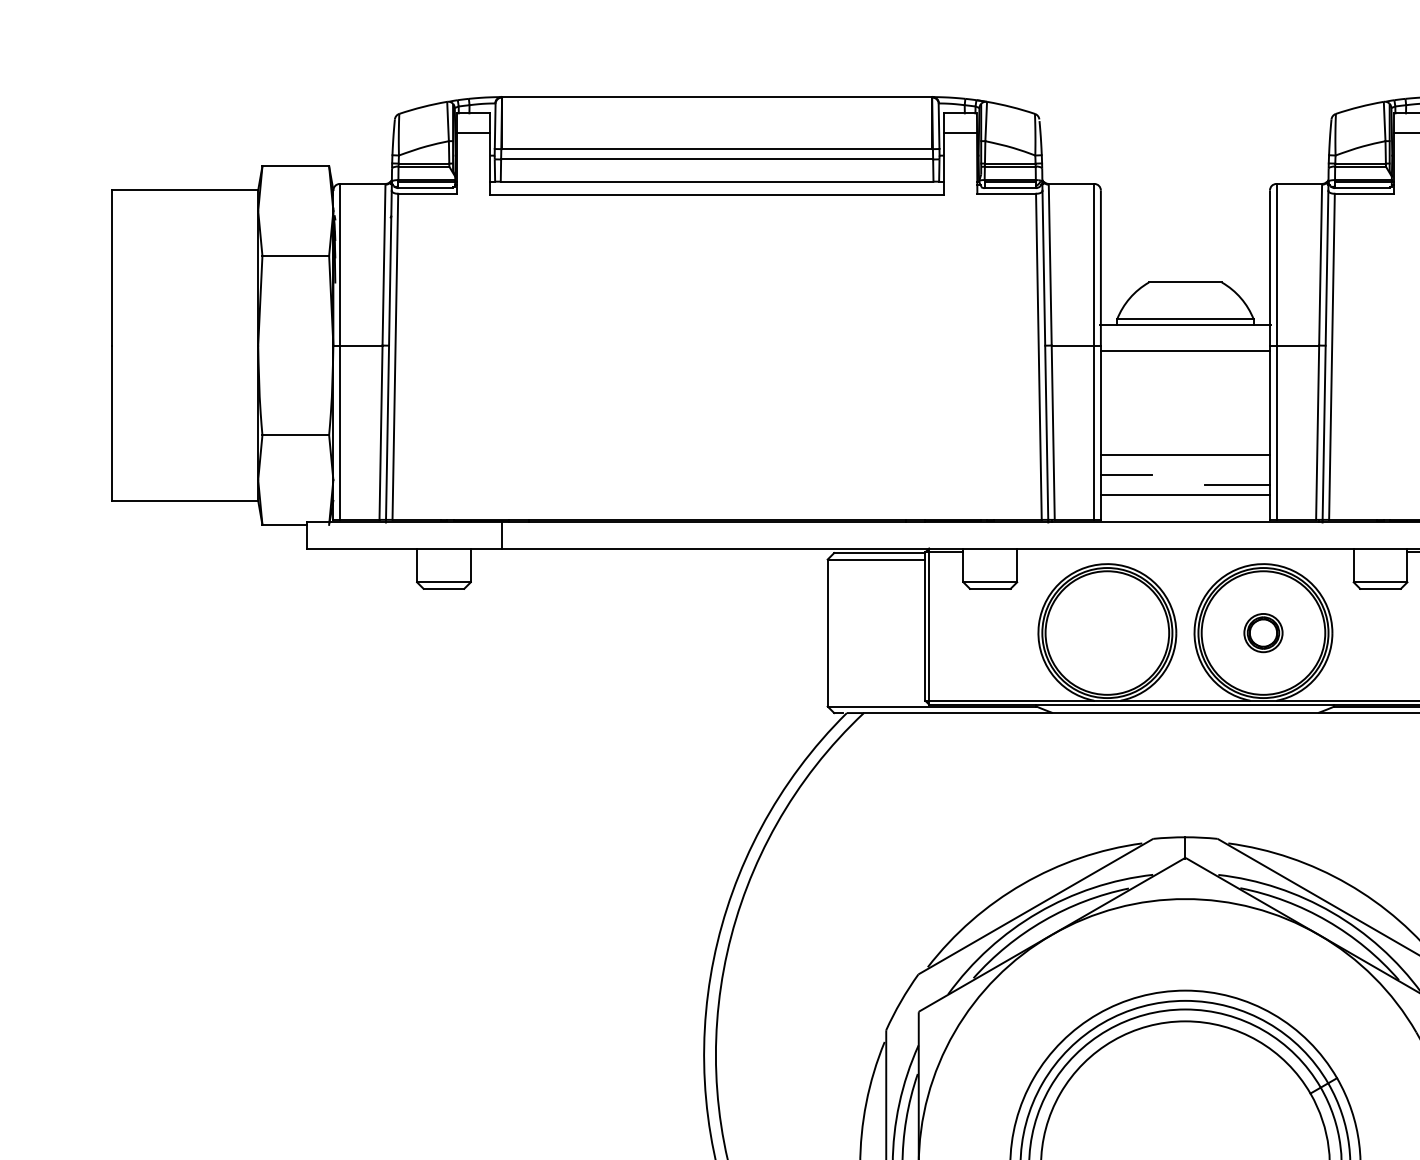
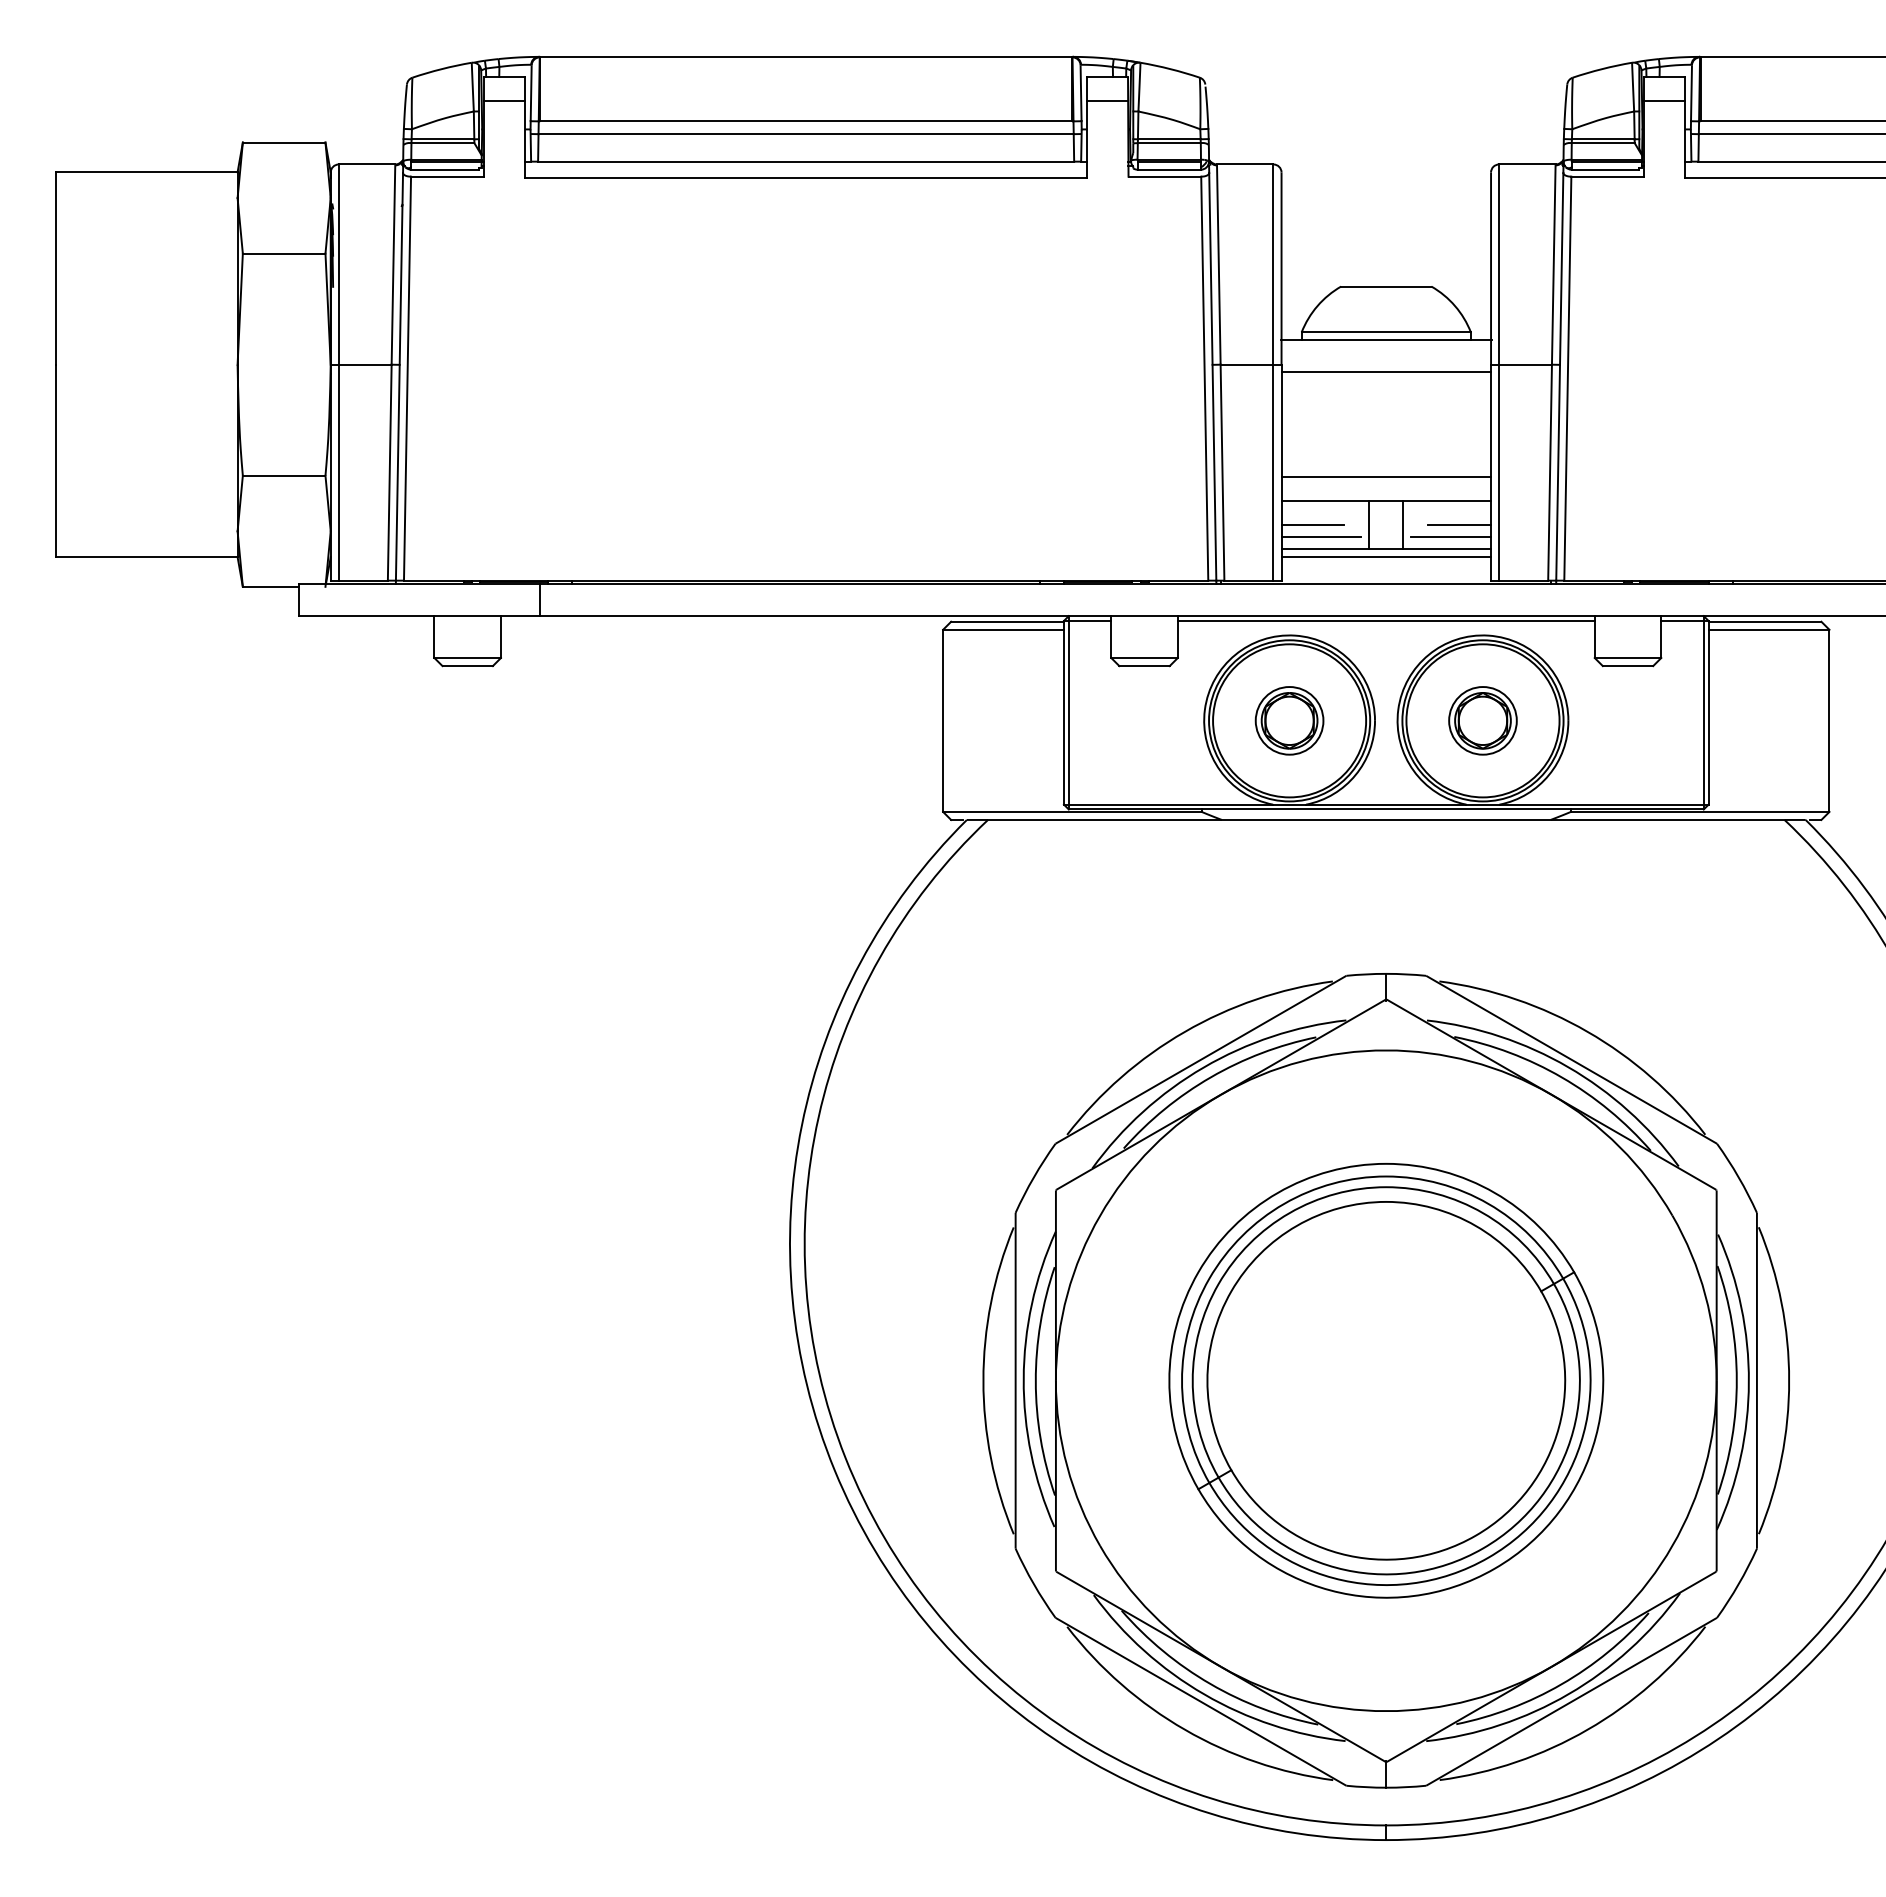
line: (1185, 435) -> (1386, 476), added
line: (1171, 474) -> (1369, 524), added
line: (1199, 474) -> (1403, 524), added
line: (1244, 475) -> (1459, 525), added
line: (1133, 485) -> (1321, 537), added
line: (1185, 501) -> (1386, 557), added
line: (1184, 552) -> (1385, 620), added
part: (1107, 632) -> (1289, 720), added
part: (1263, 632) -> (1482, 720), size x1.43

